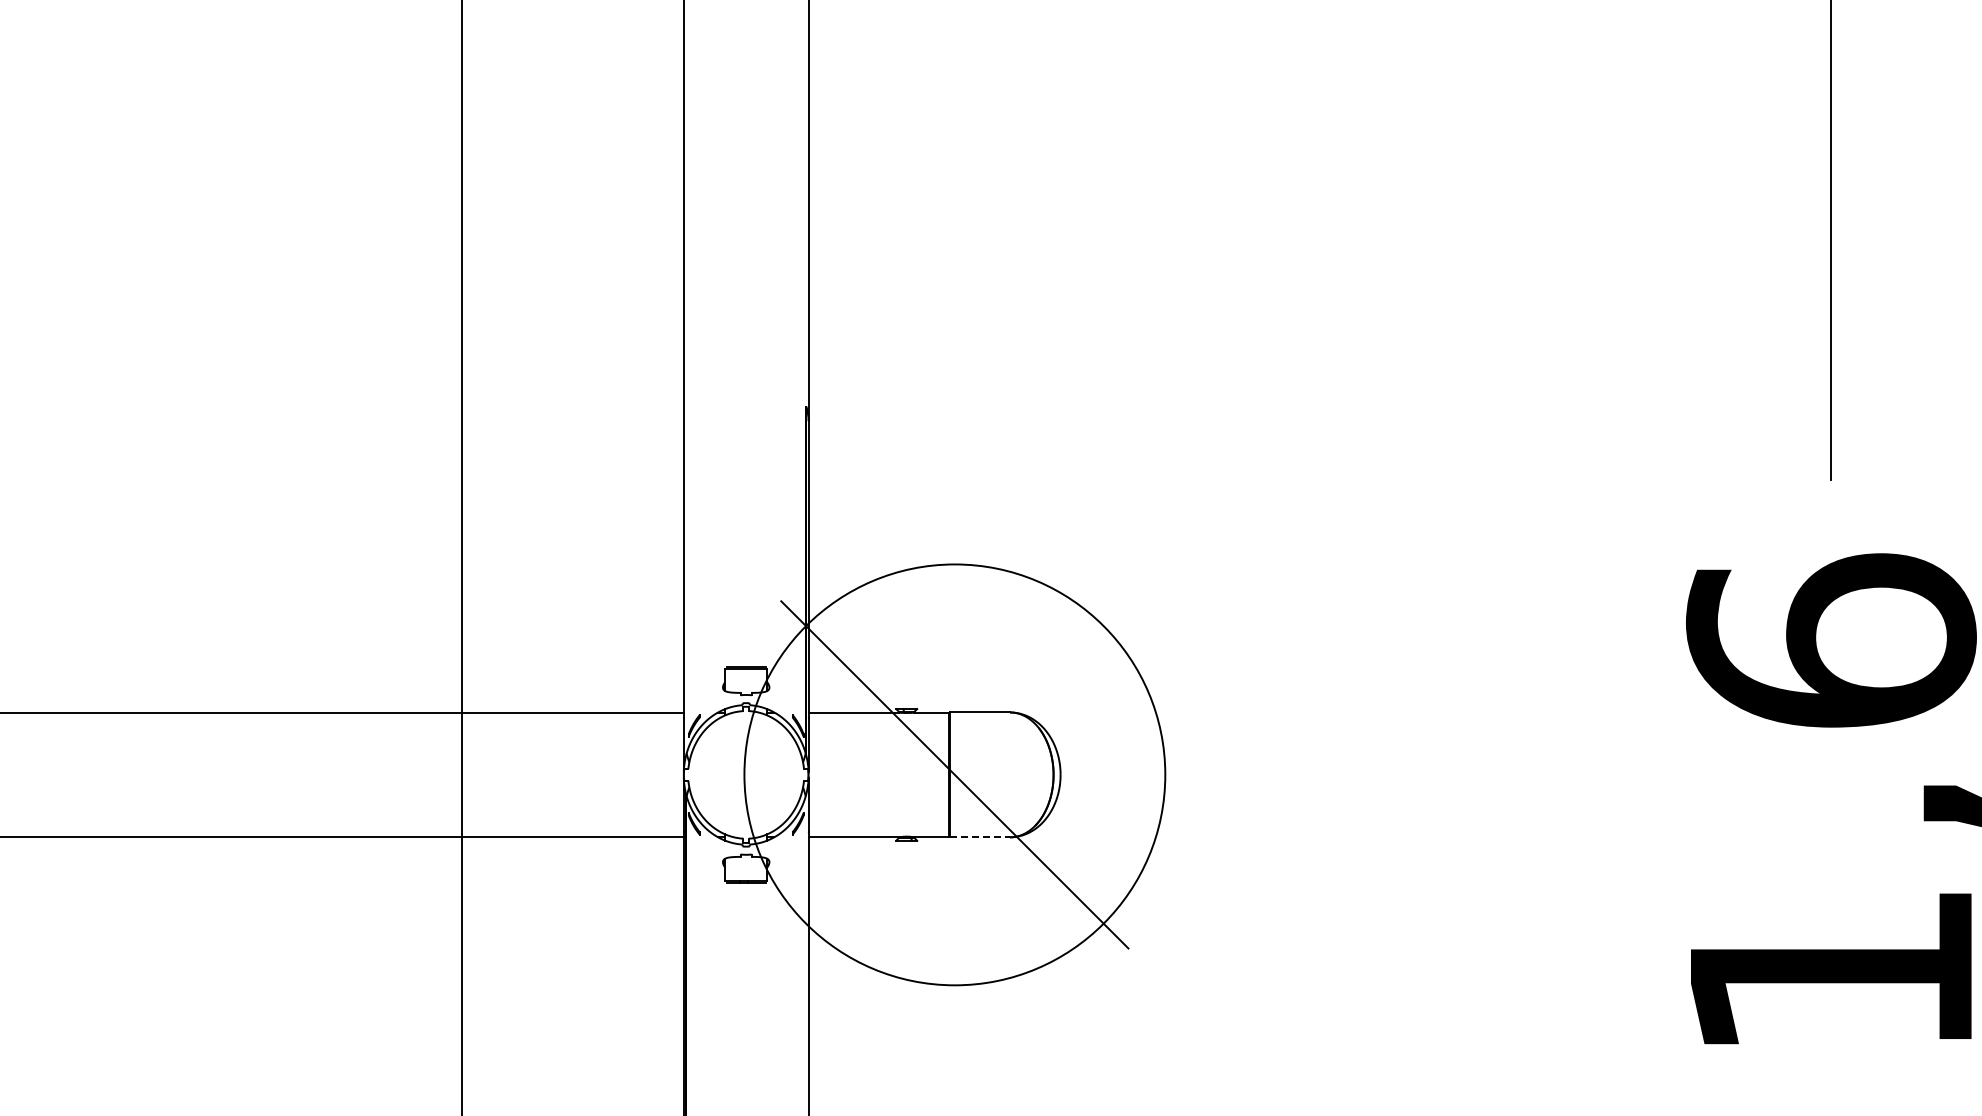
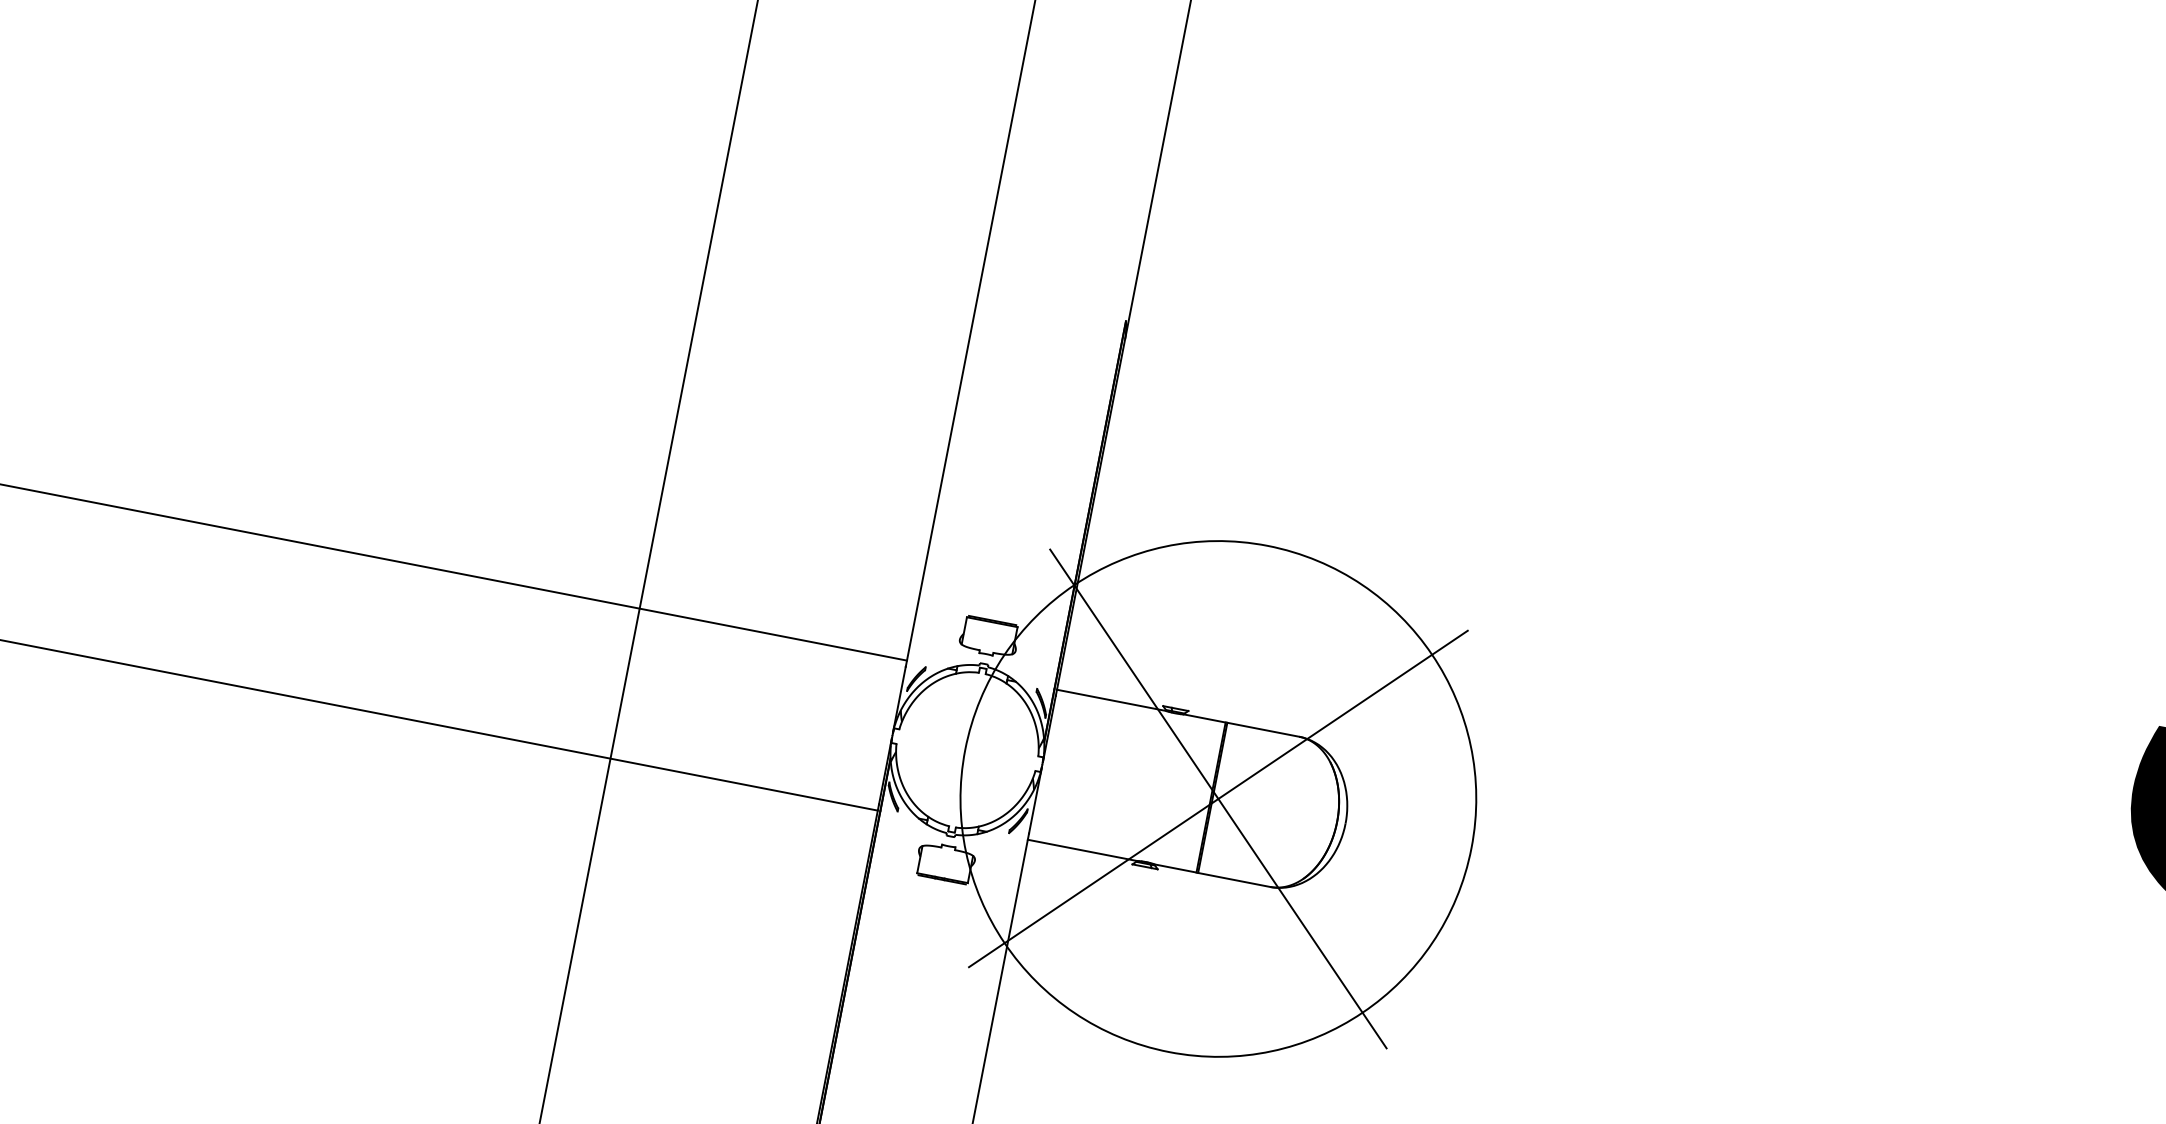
line: (954, 774) -> (1218, 798), added
line: (980, 837) -> (1234, 880), dashed -> solid

